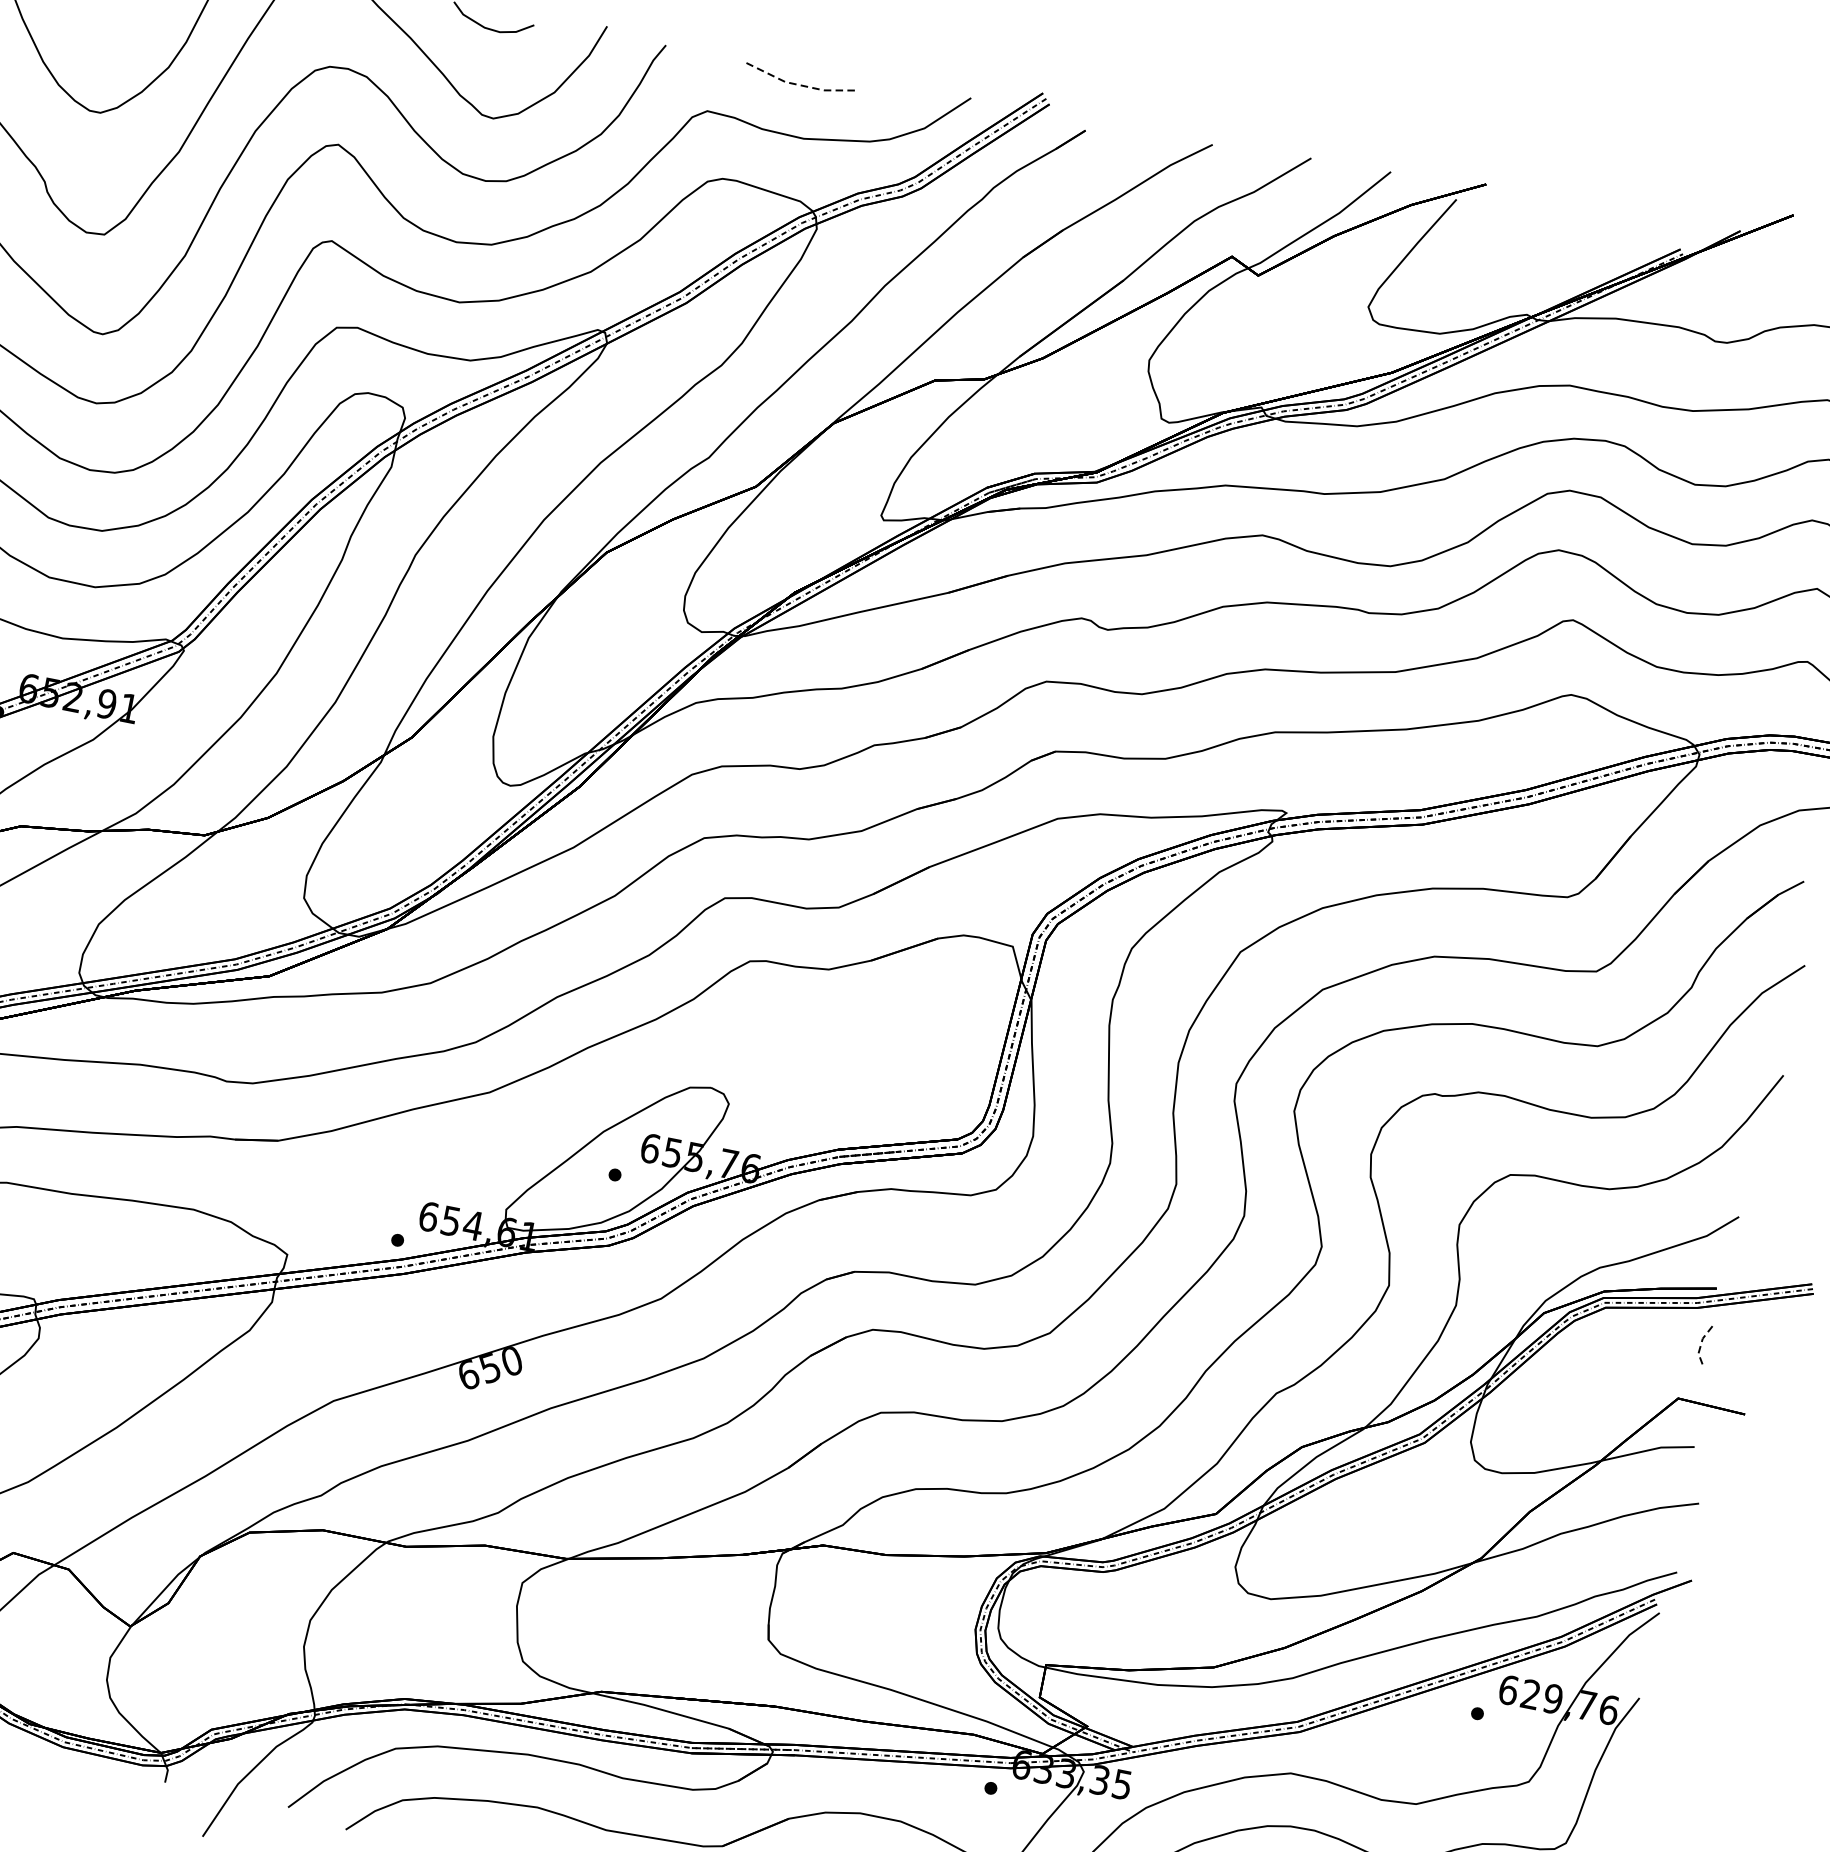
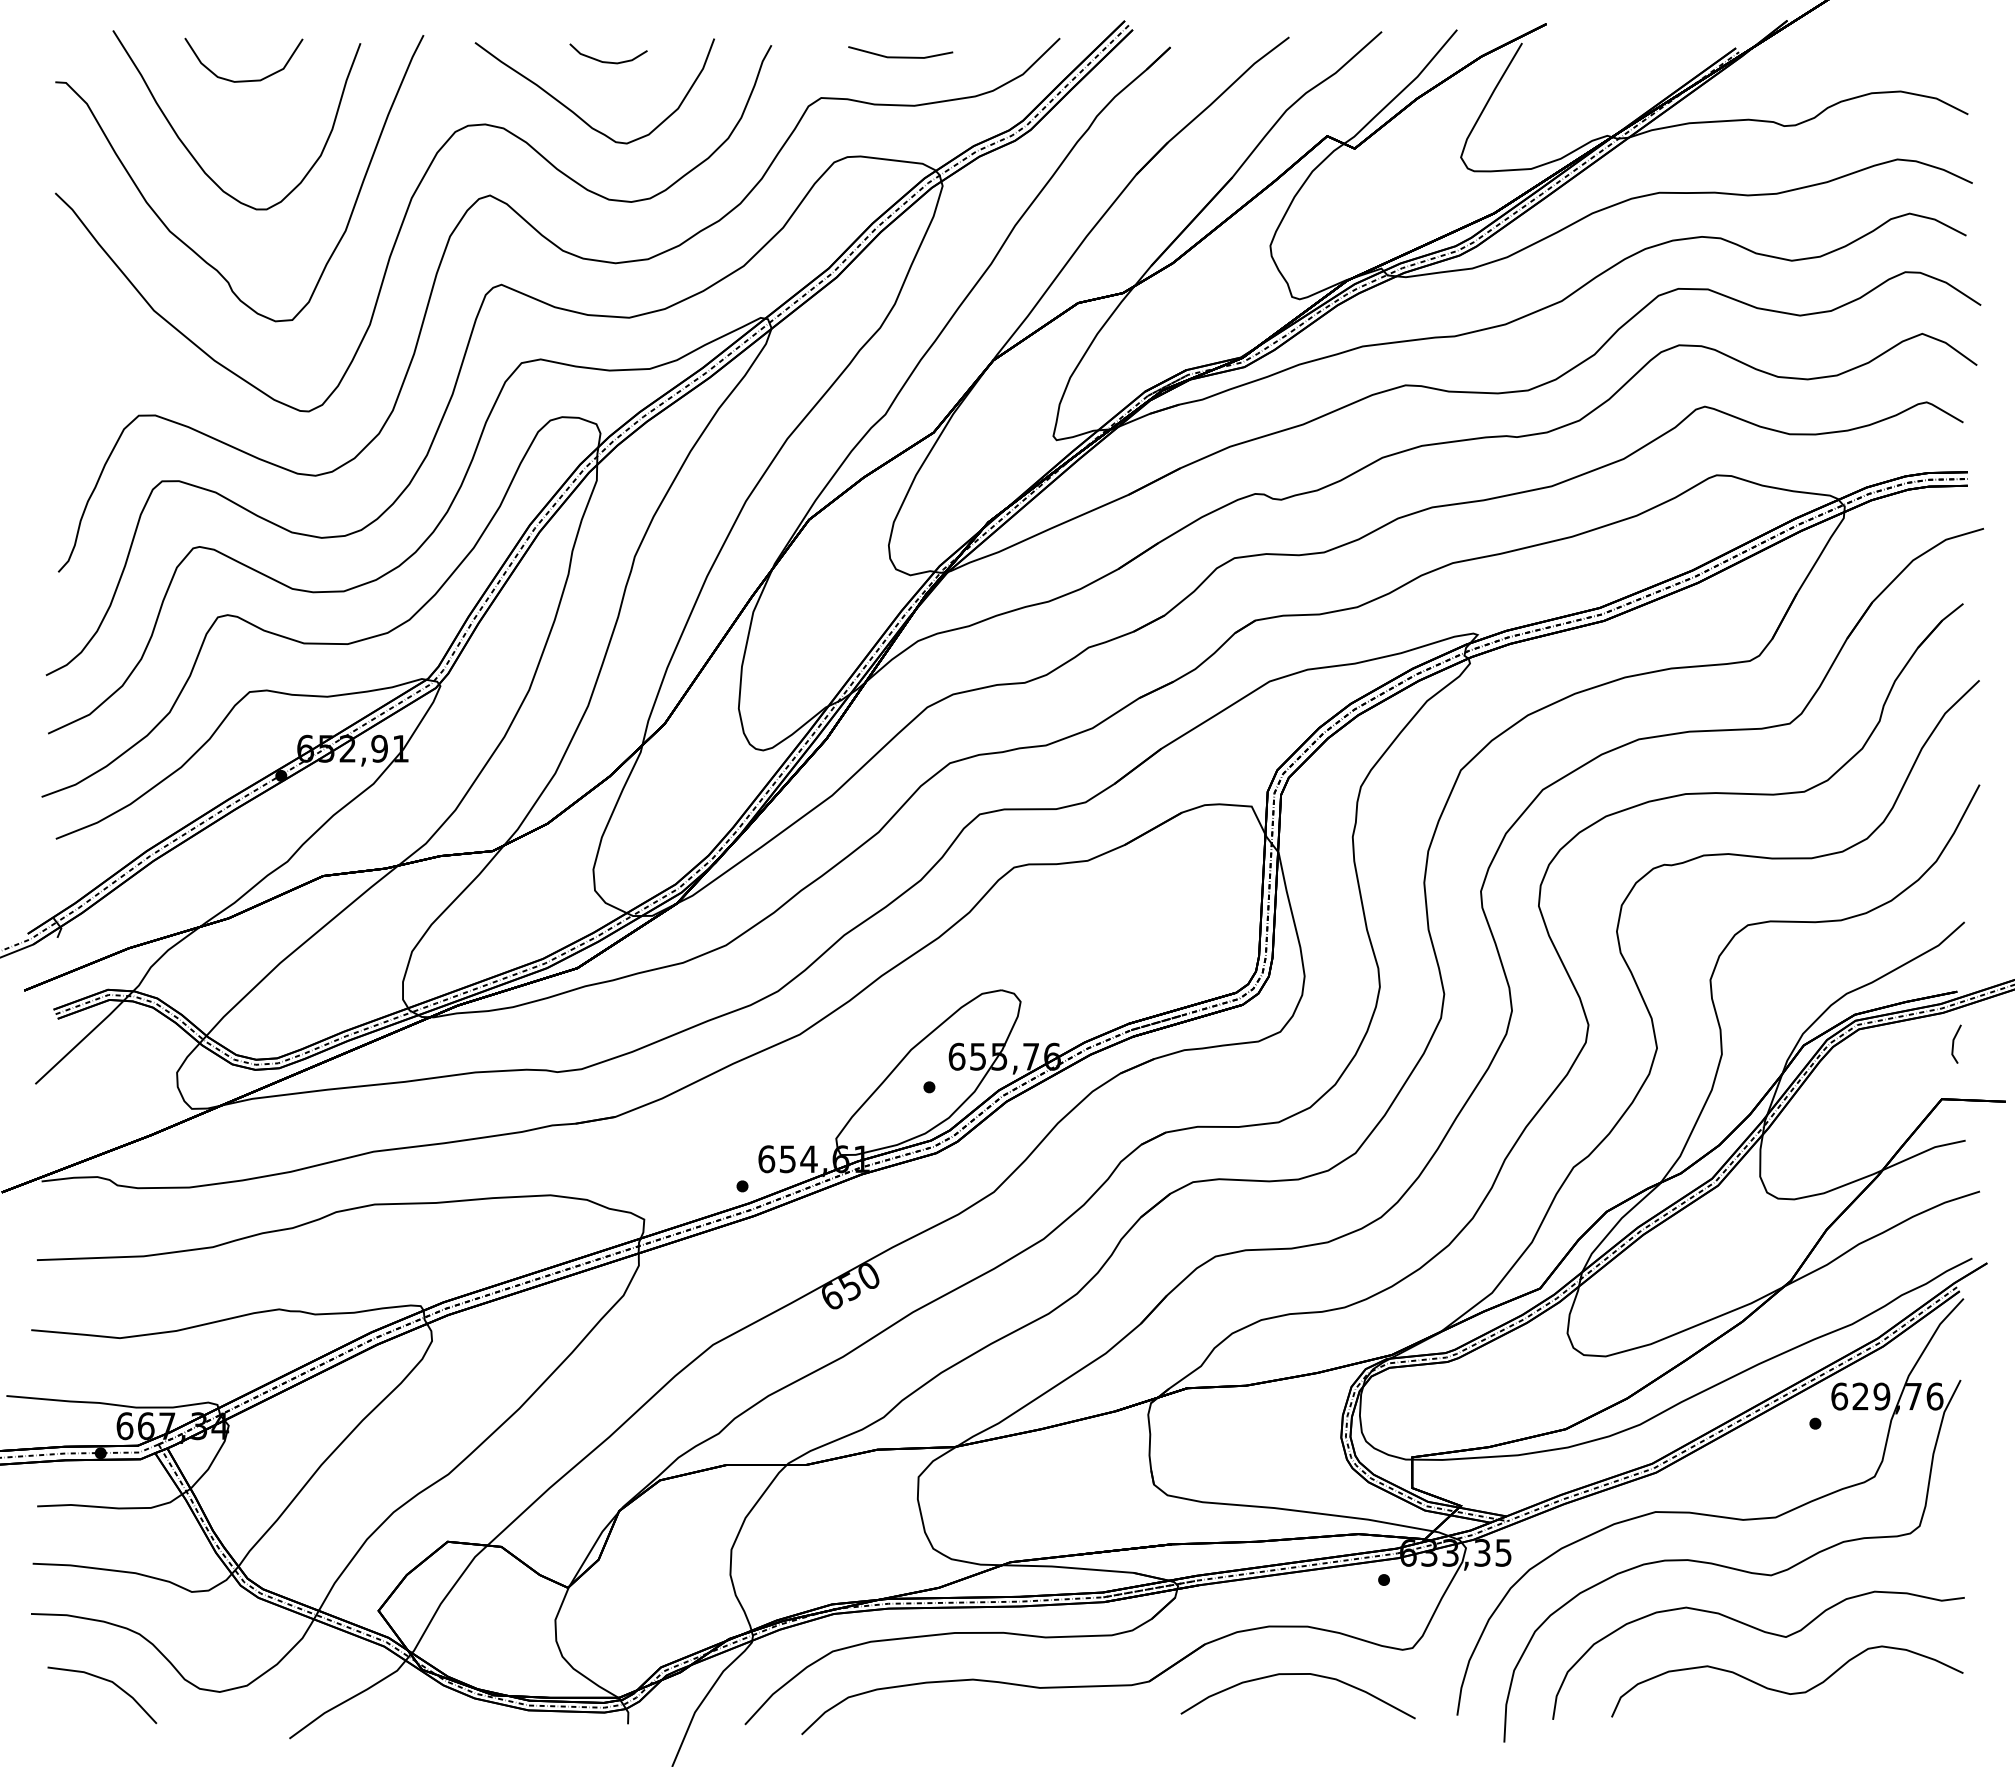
line: (799, 85) -> (900, 57), dashed -> solid
line: (1702, 1342) -> (1953, 1043), dashed -> solid

